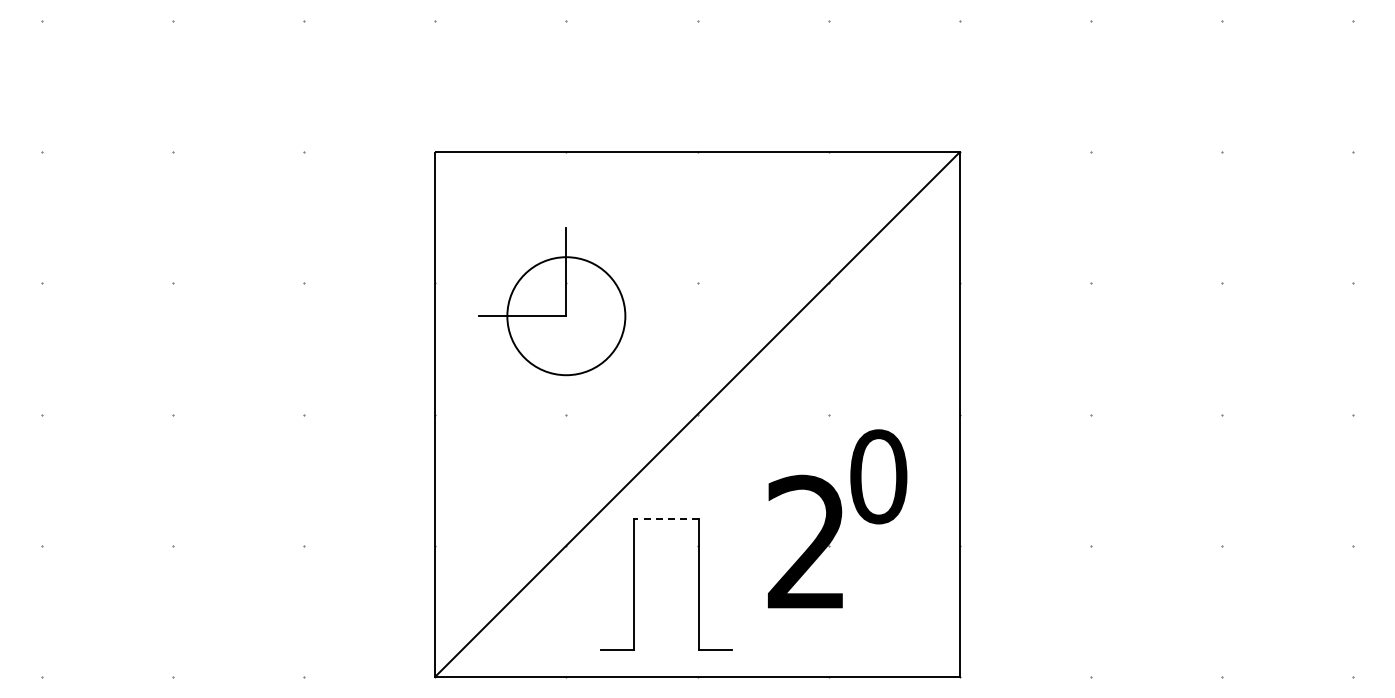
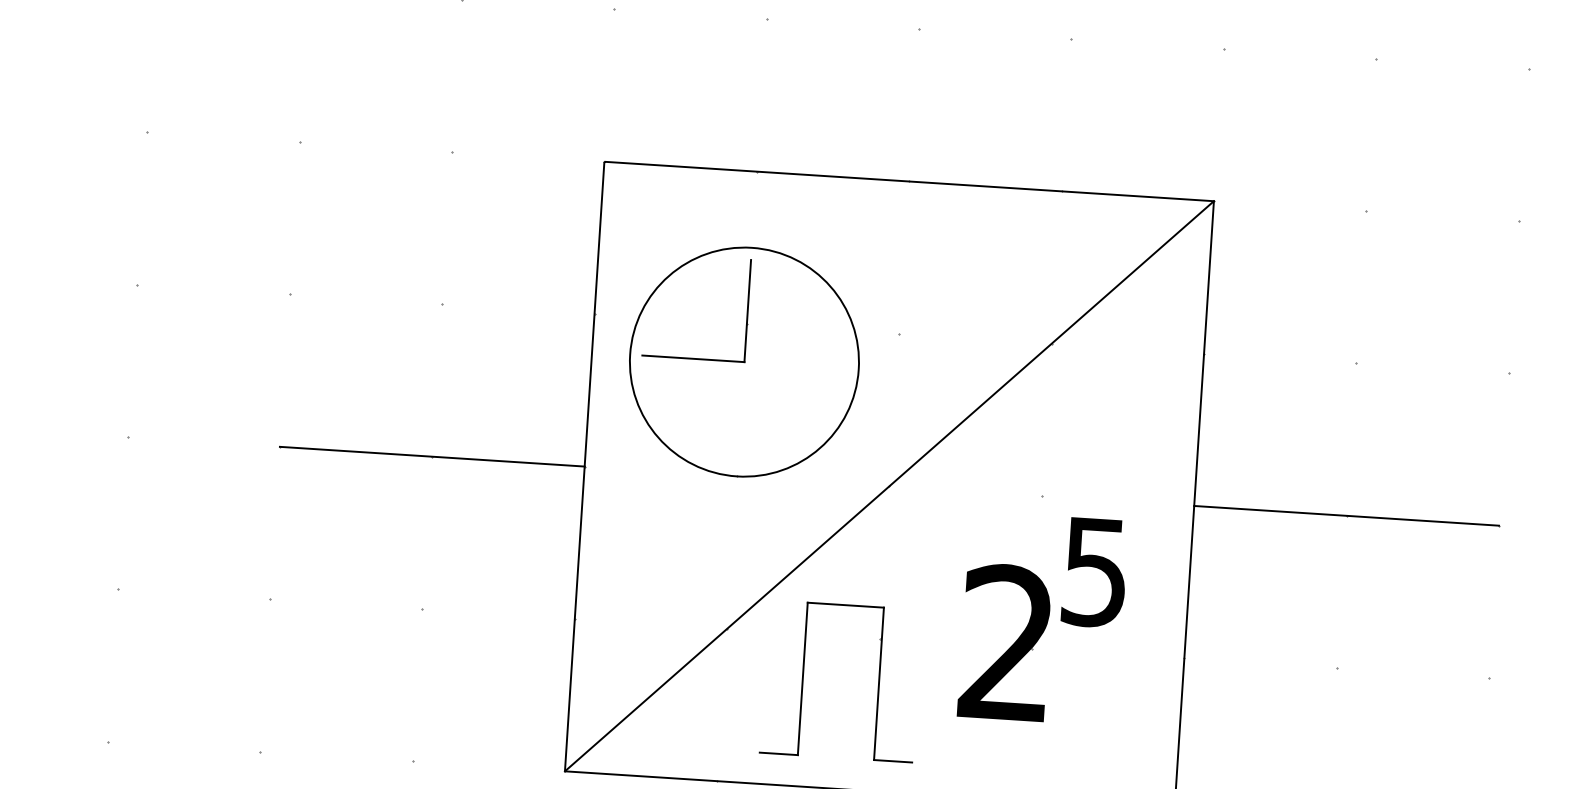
circle: (566, 315) -> (744, 361), size x1.67
line: (303, 414) -> (431, 456), added
line: (1090, 414) -> (1346, 515), added
text: (878, 476) -> (1095, 571), 0 -> 5
line: (666, 518) -> (845, 604), dashed -> solid

